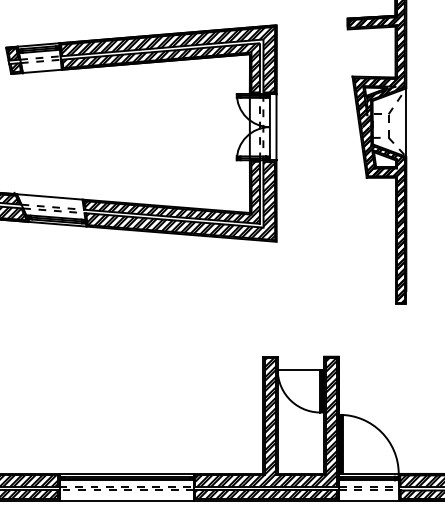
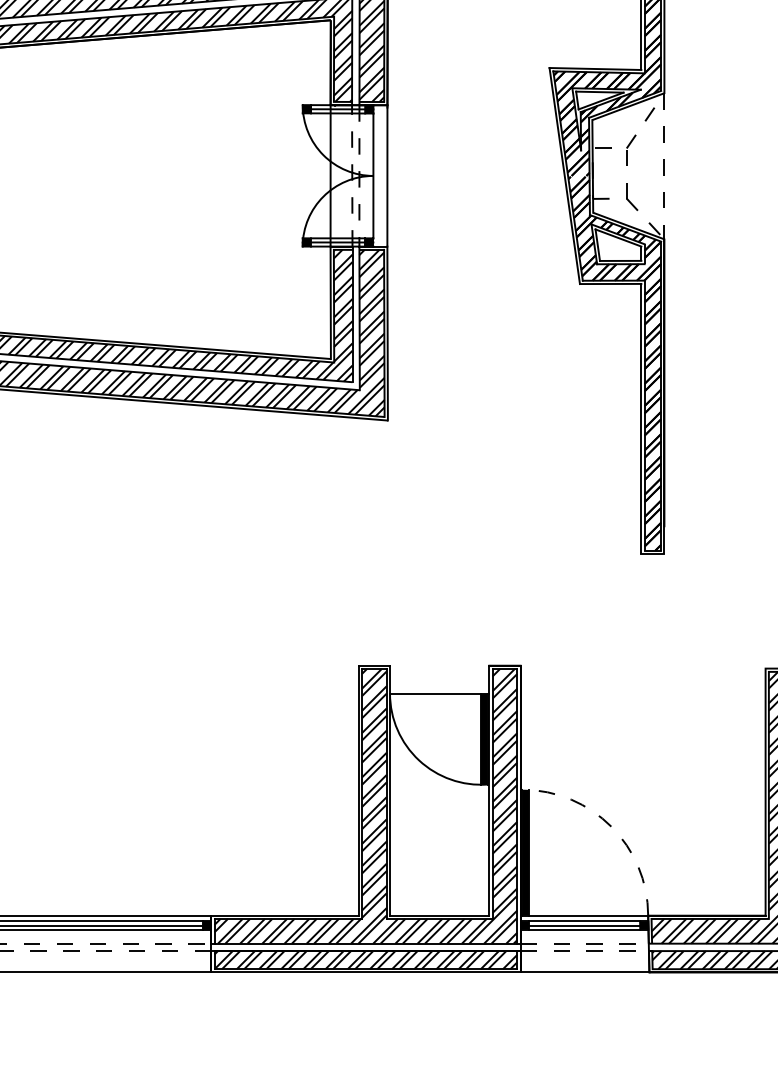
line: (406, 123) -> (664, 168), solid -> dashed
arc: (381, 432) -> (611, 827), solid -> dashed

